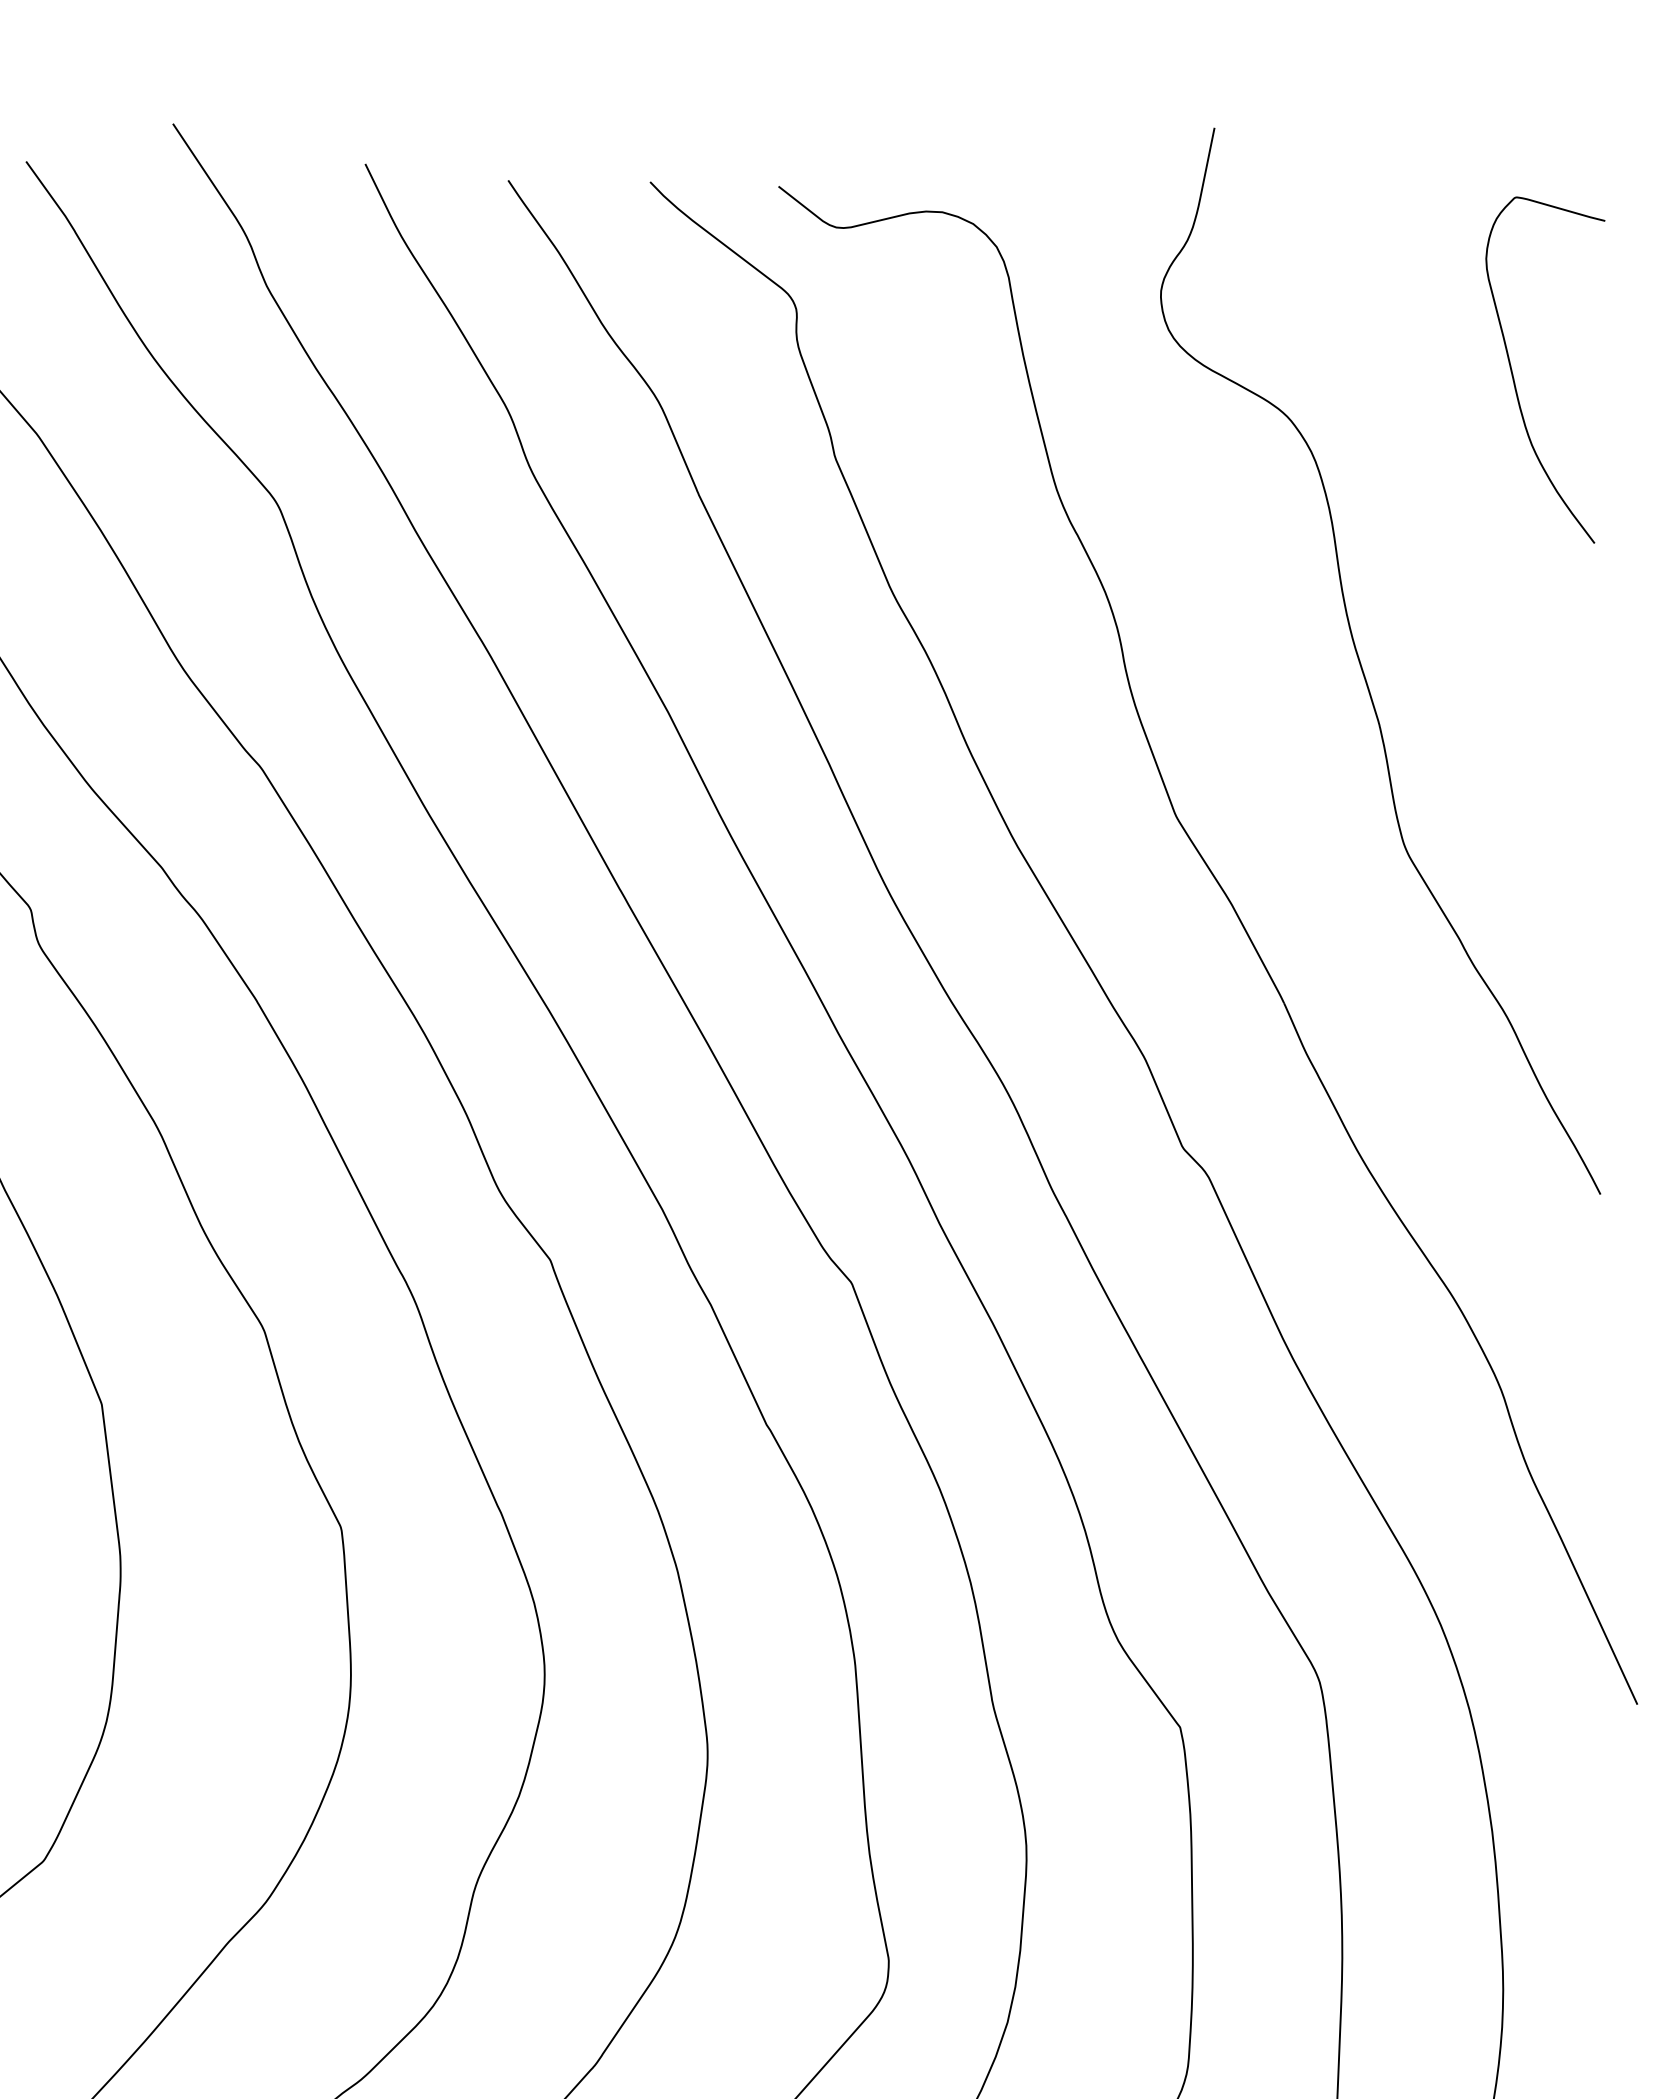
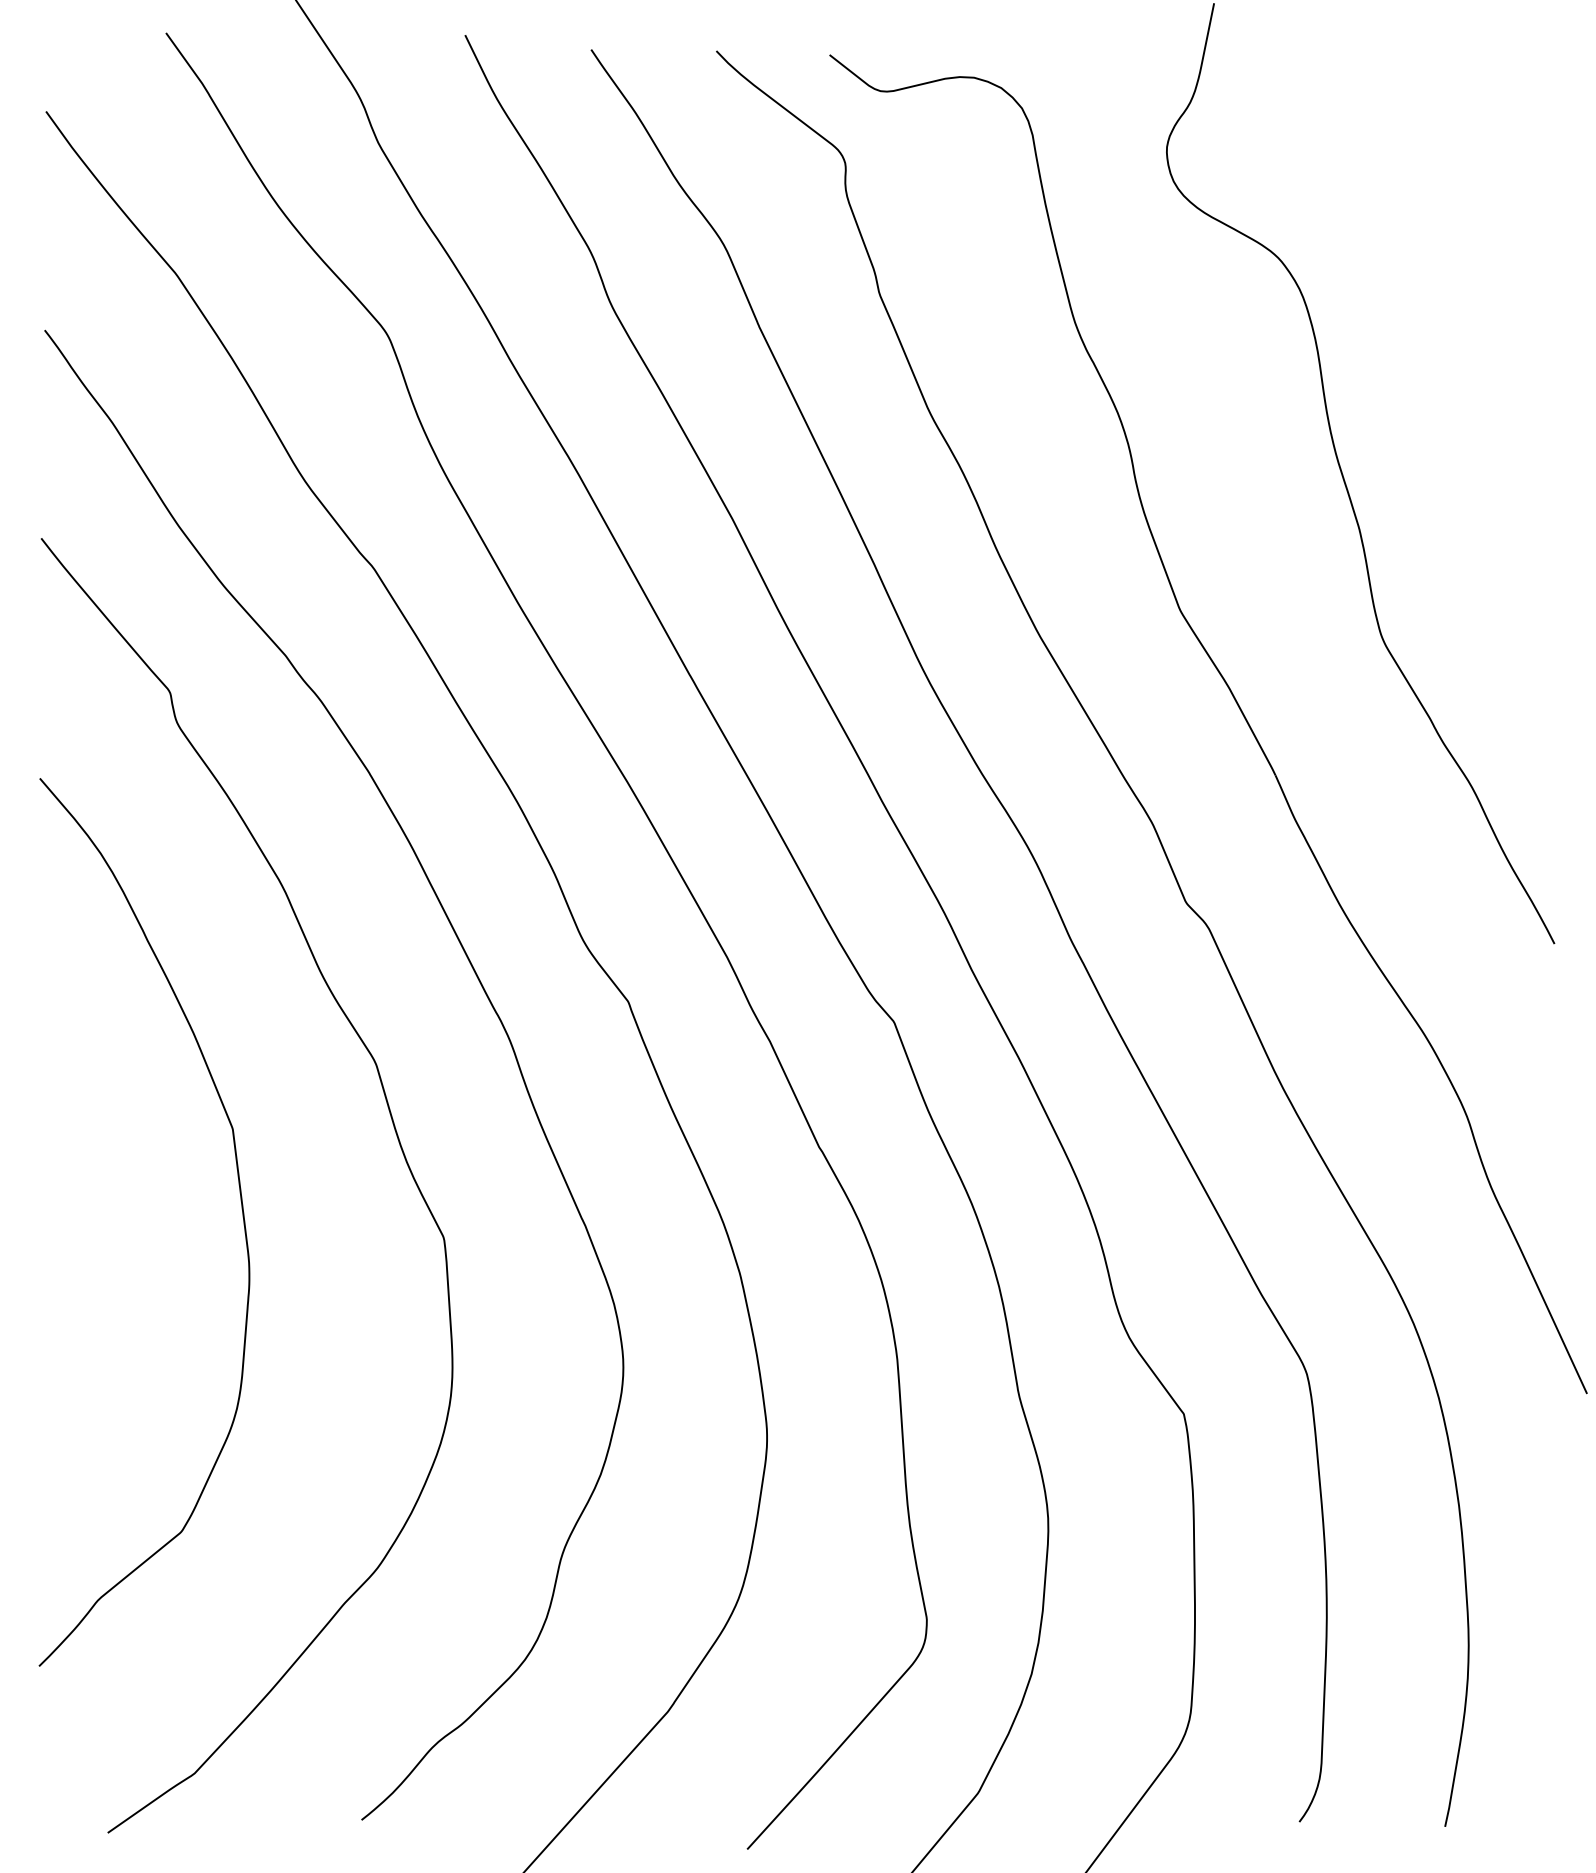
curve: (1514, 376) -> (1478, 222), removed

